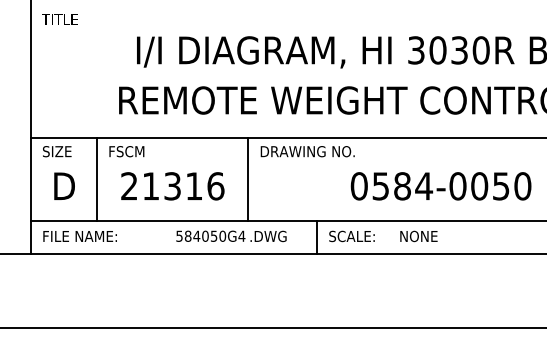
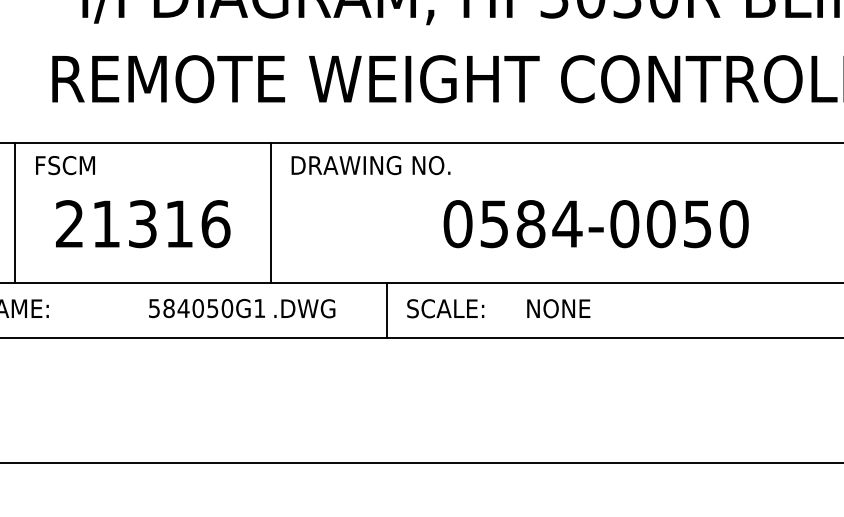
text: (241, 235) -> (259, 307), 584050G4 -> 584050G1

